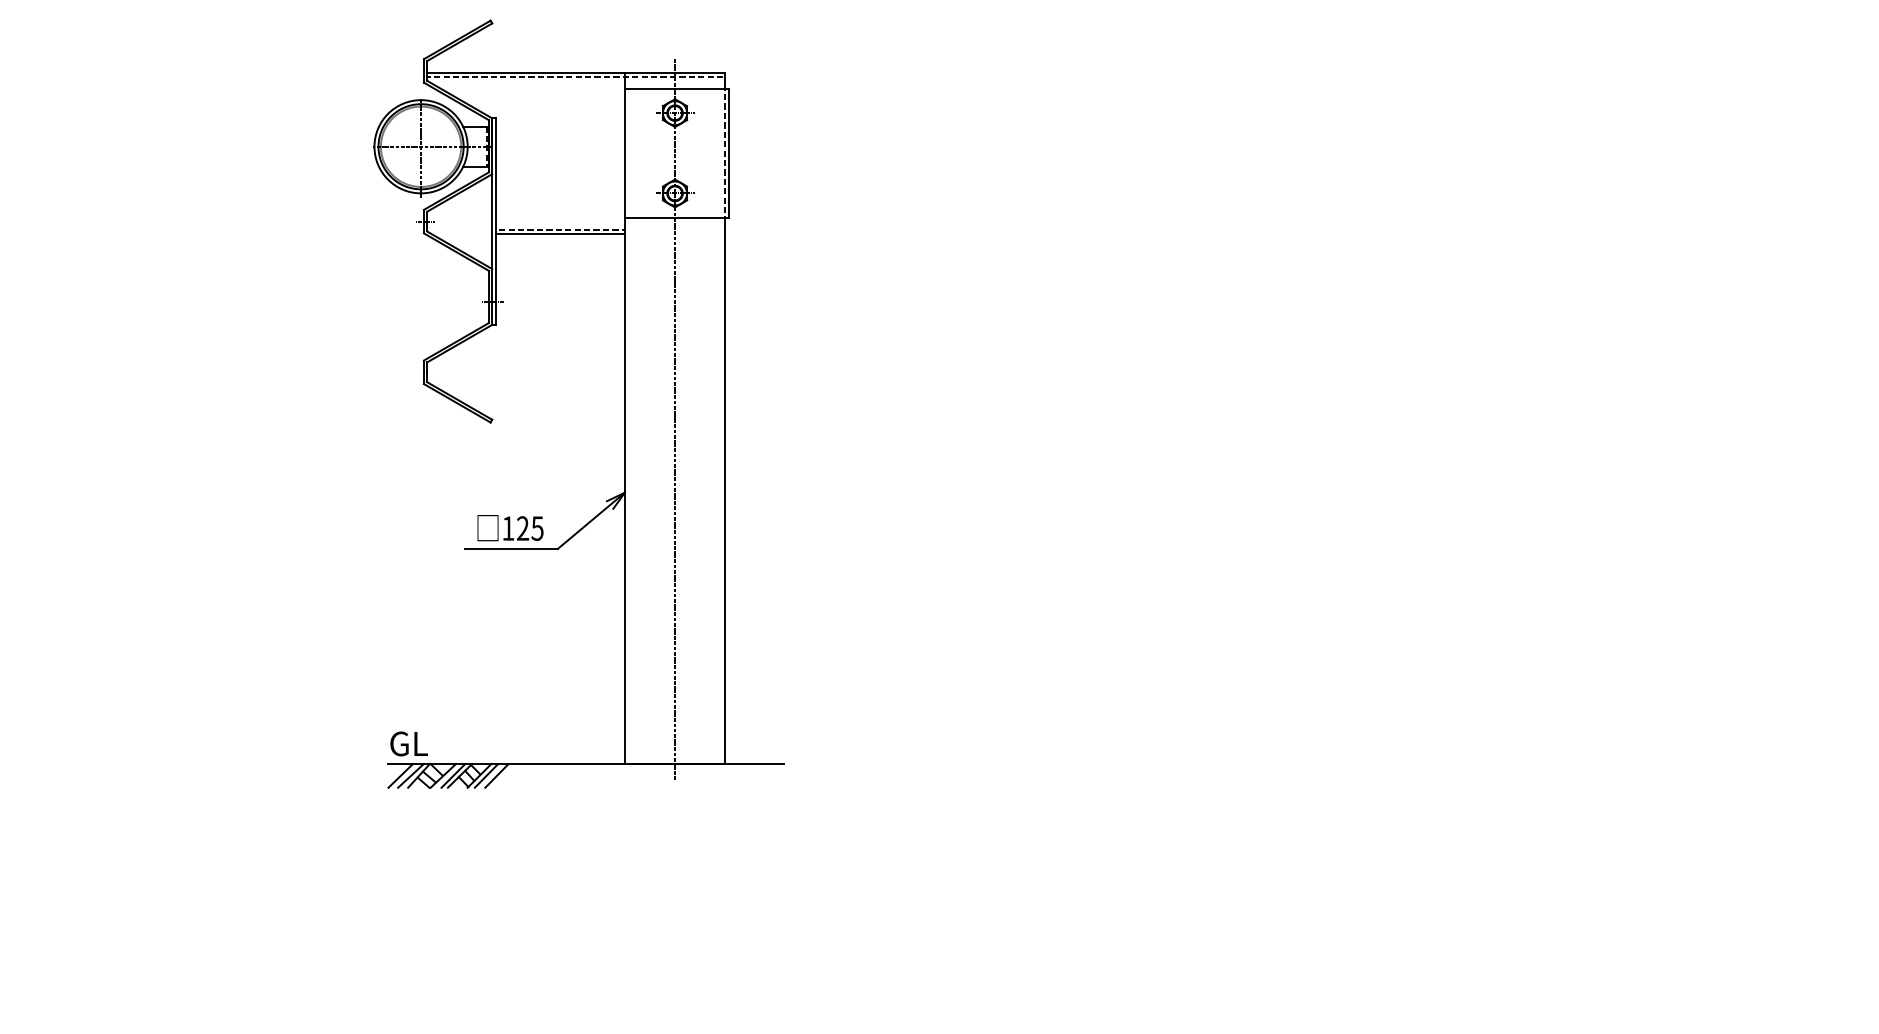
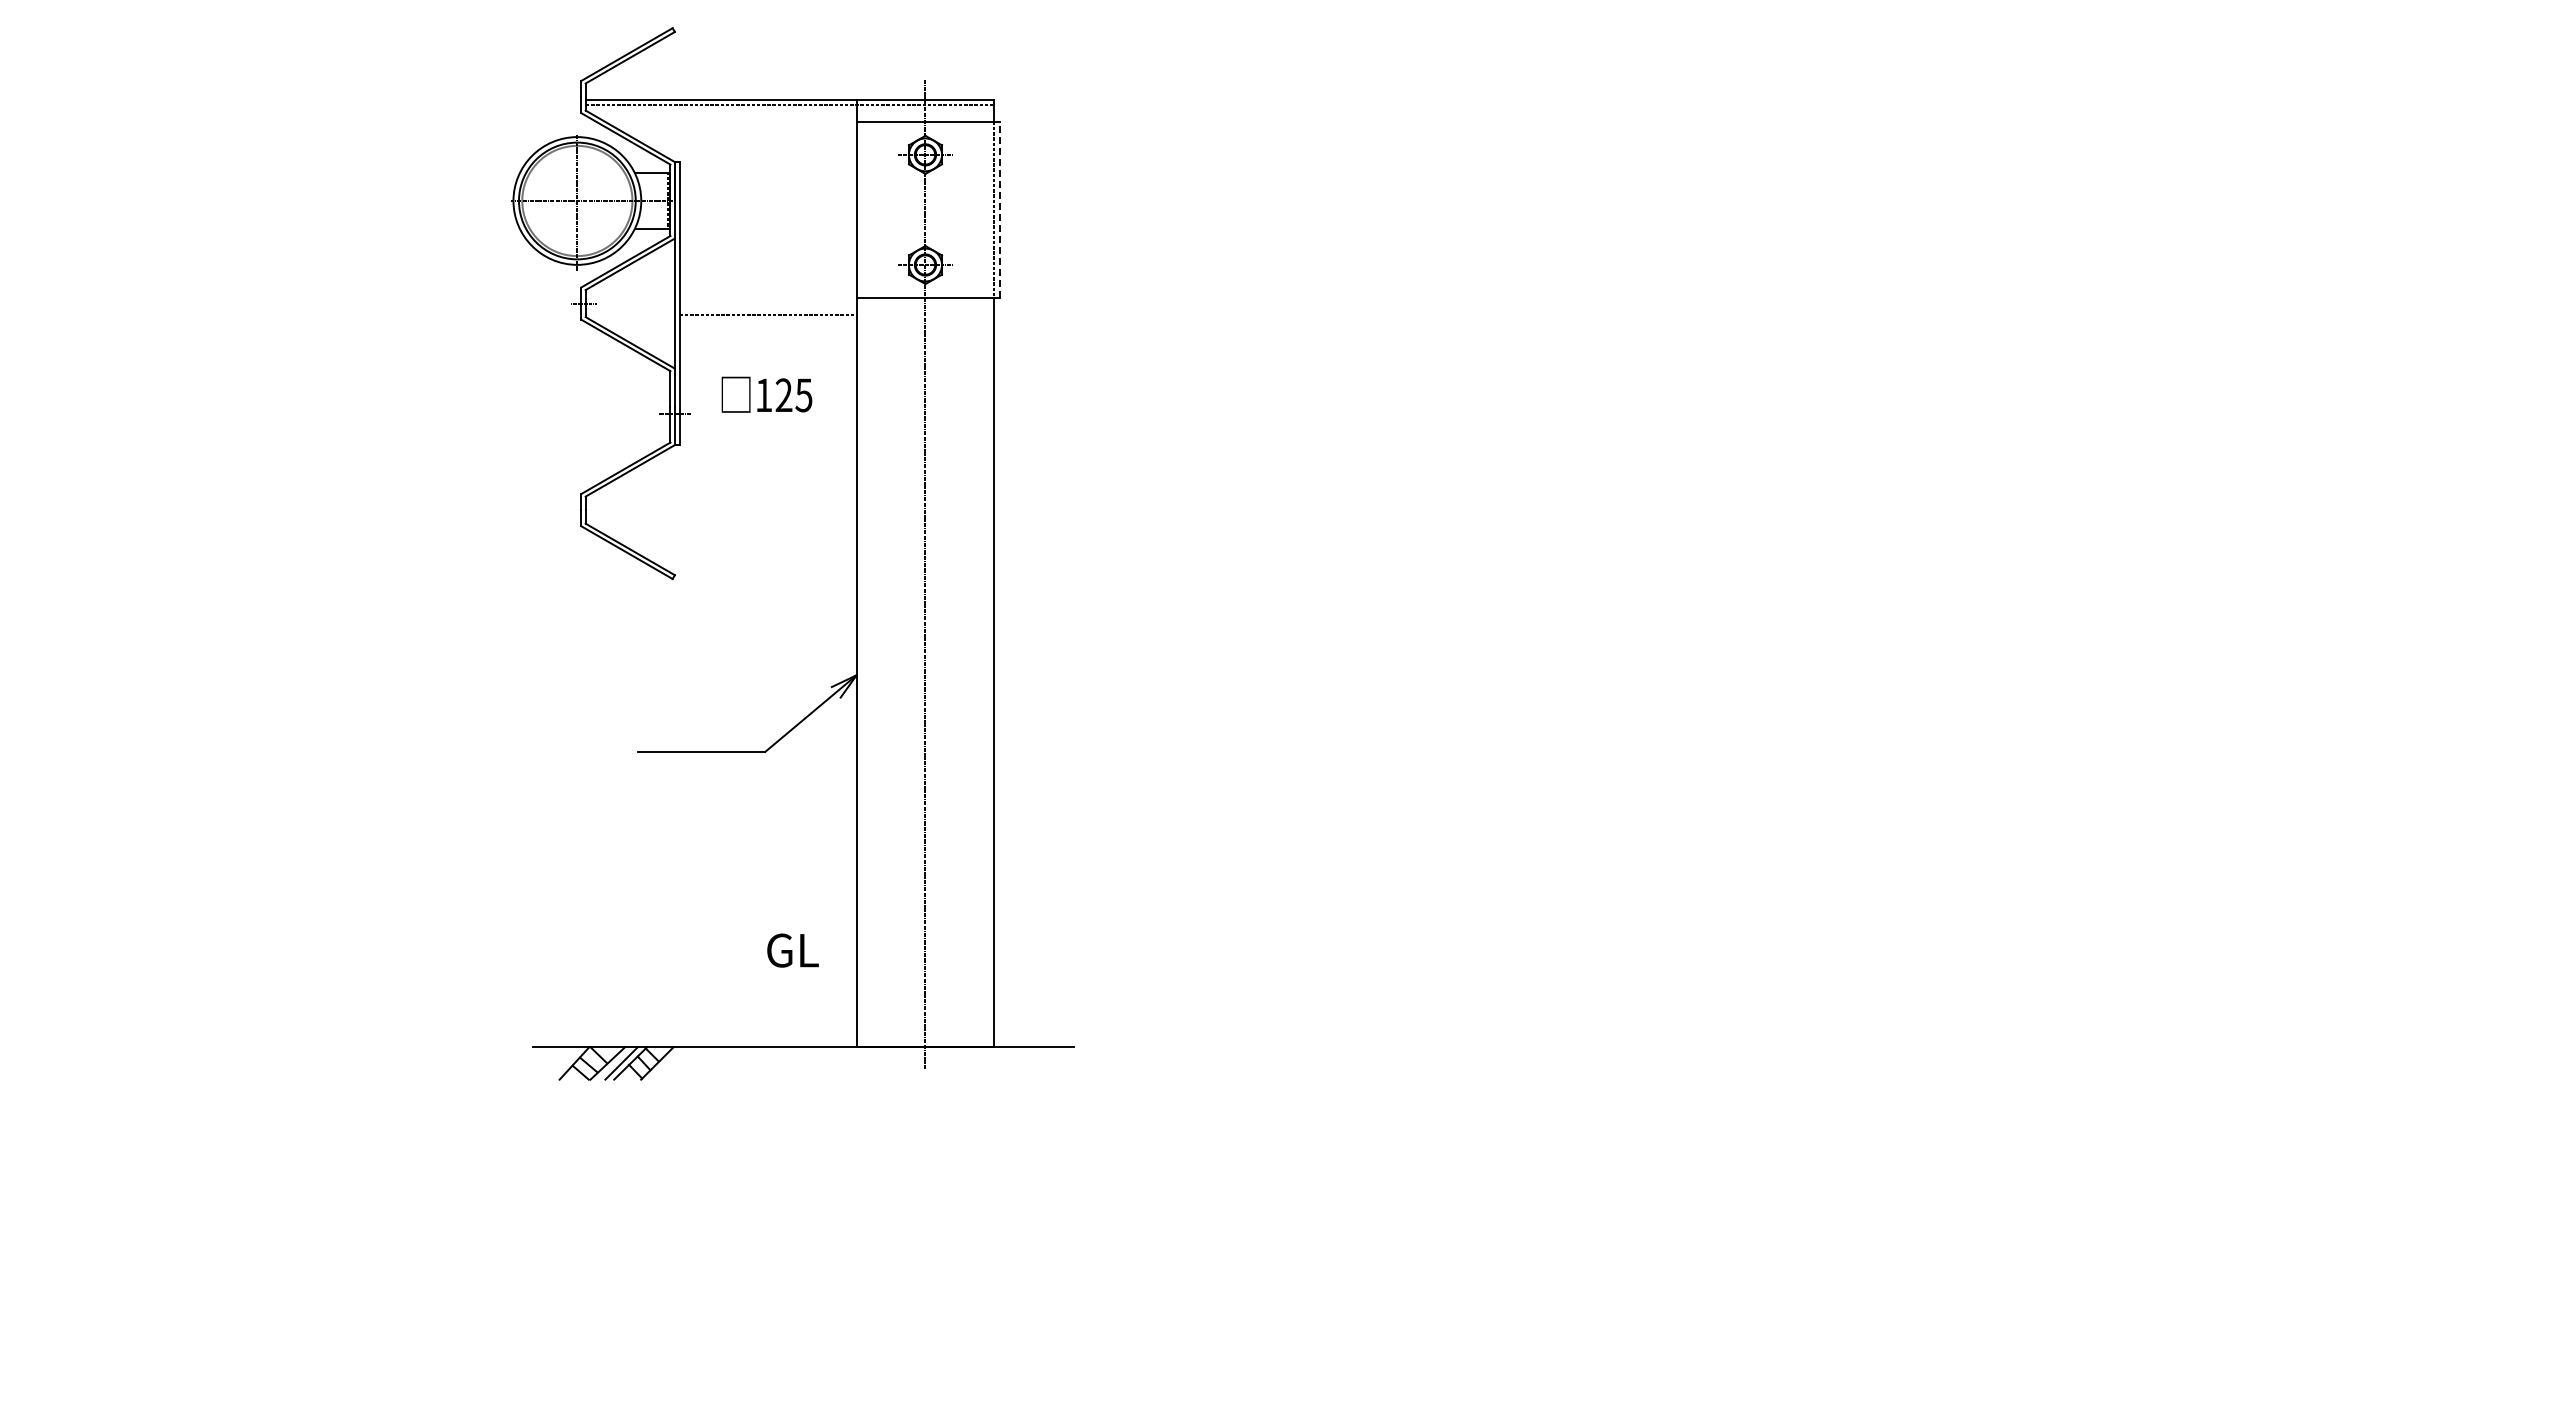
line: (729, 152) -> (999, 209), solid -> dashed
line: (559, 233) -> (767, 320), removed
text: (510, 527) -> (766, 394), moved
text: (408, 743) -> (792, 950), moved
line: (400, 775) -> (549, 1063), removed
line: (410, 775) -> (563, 1063), removed
line: (486, 775) -> (667, 1063), removed
line: (497, 775) -> (681, 1063), removed

